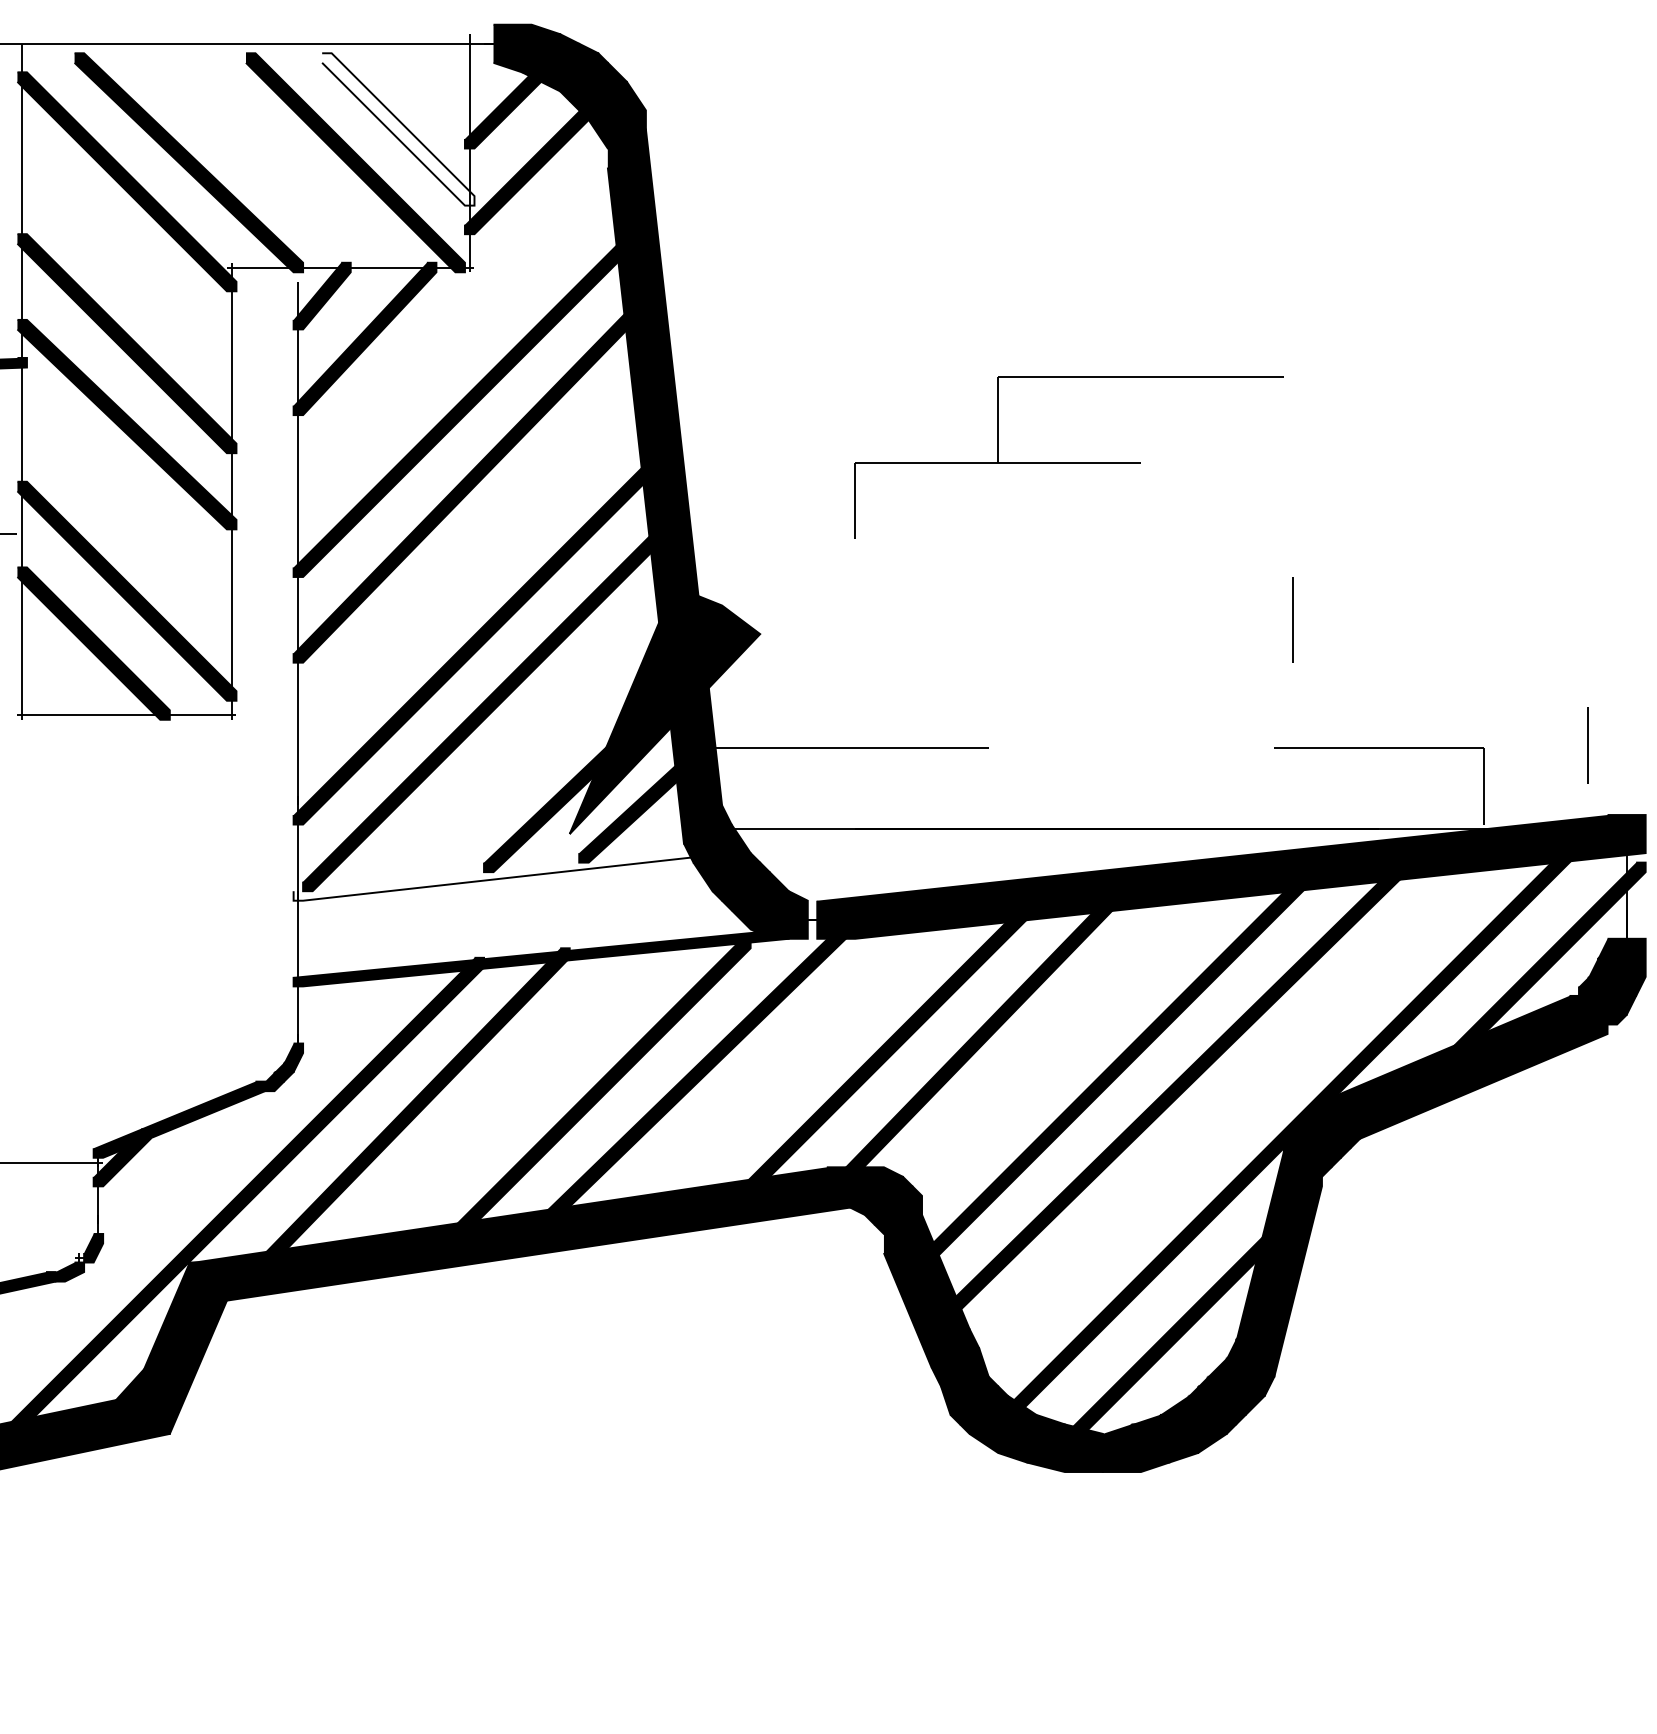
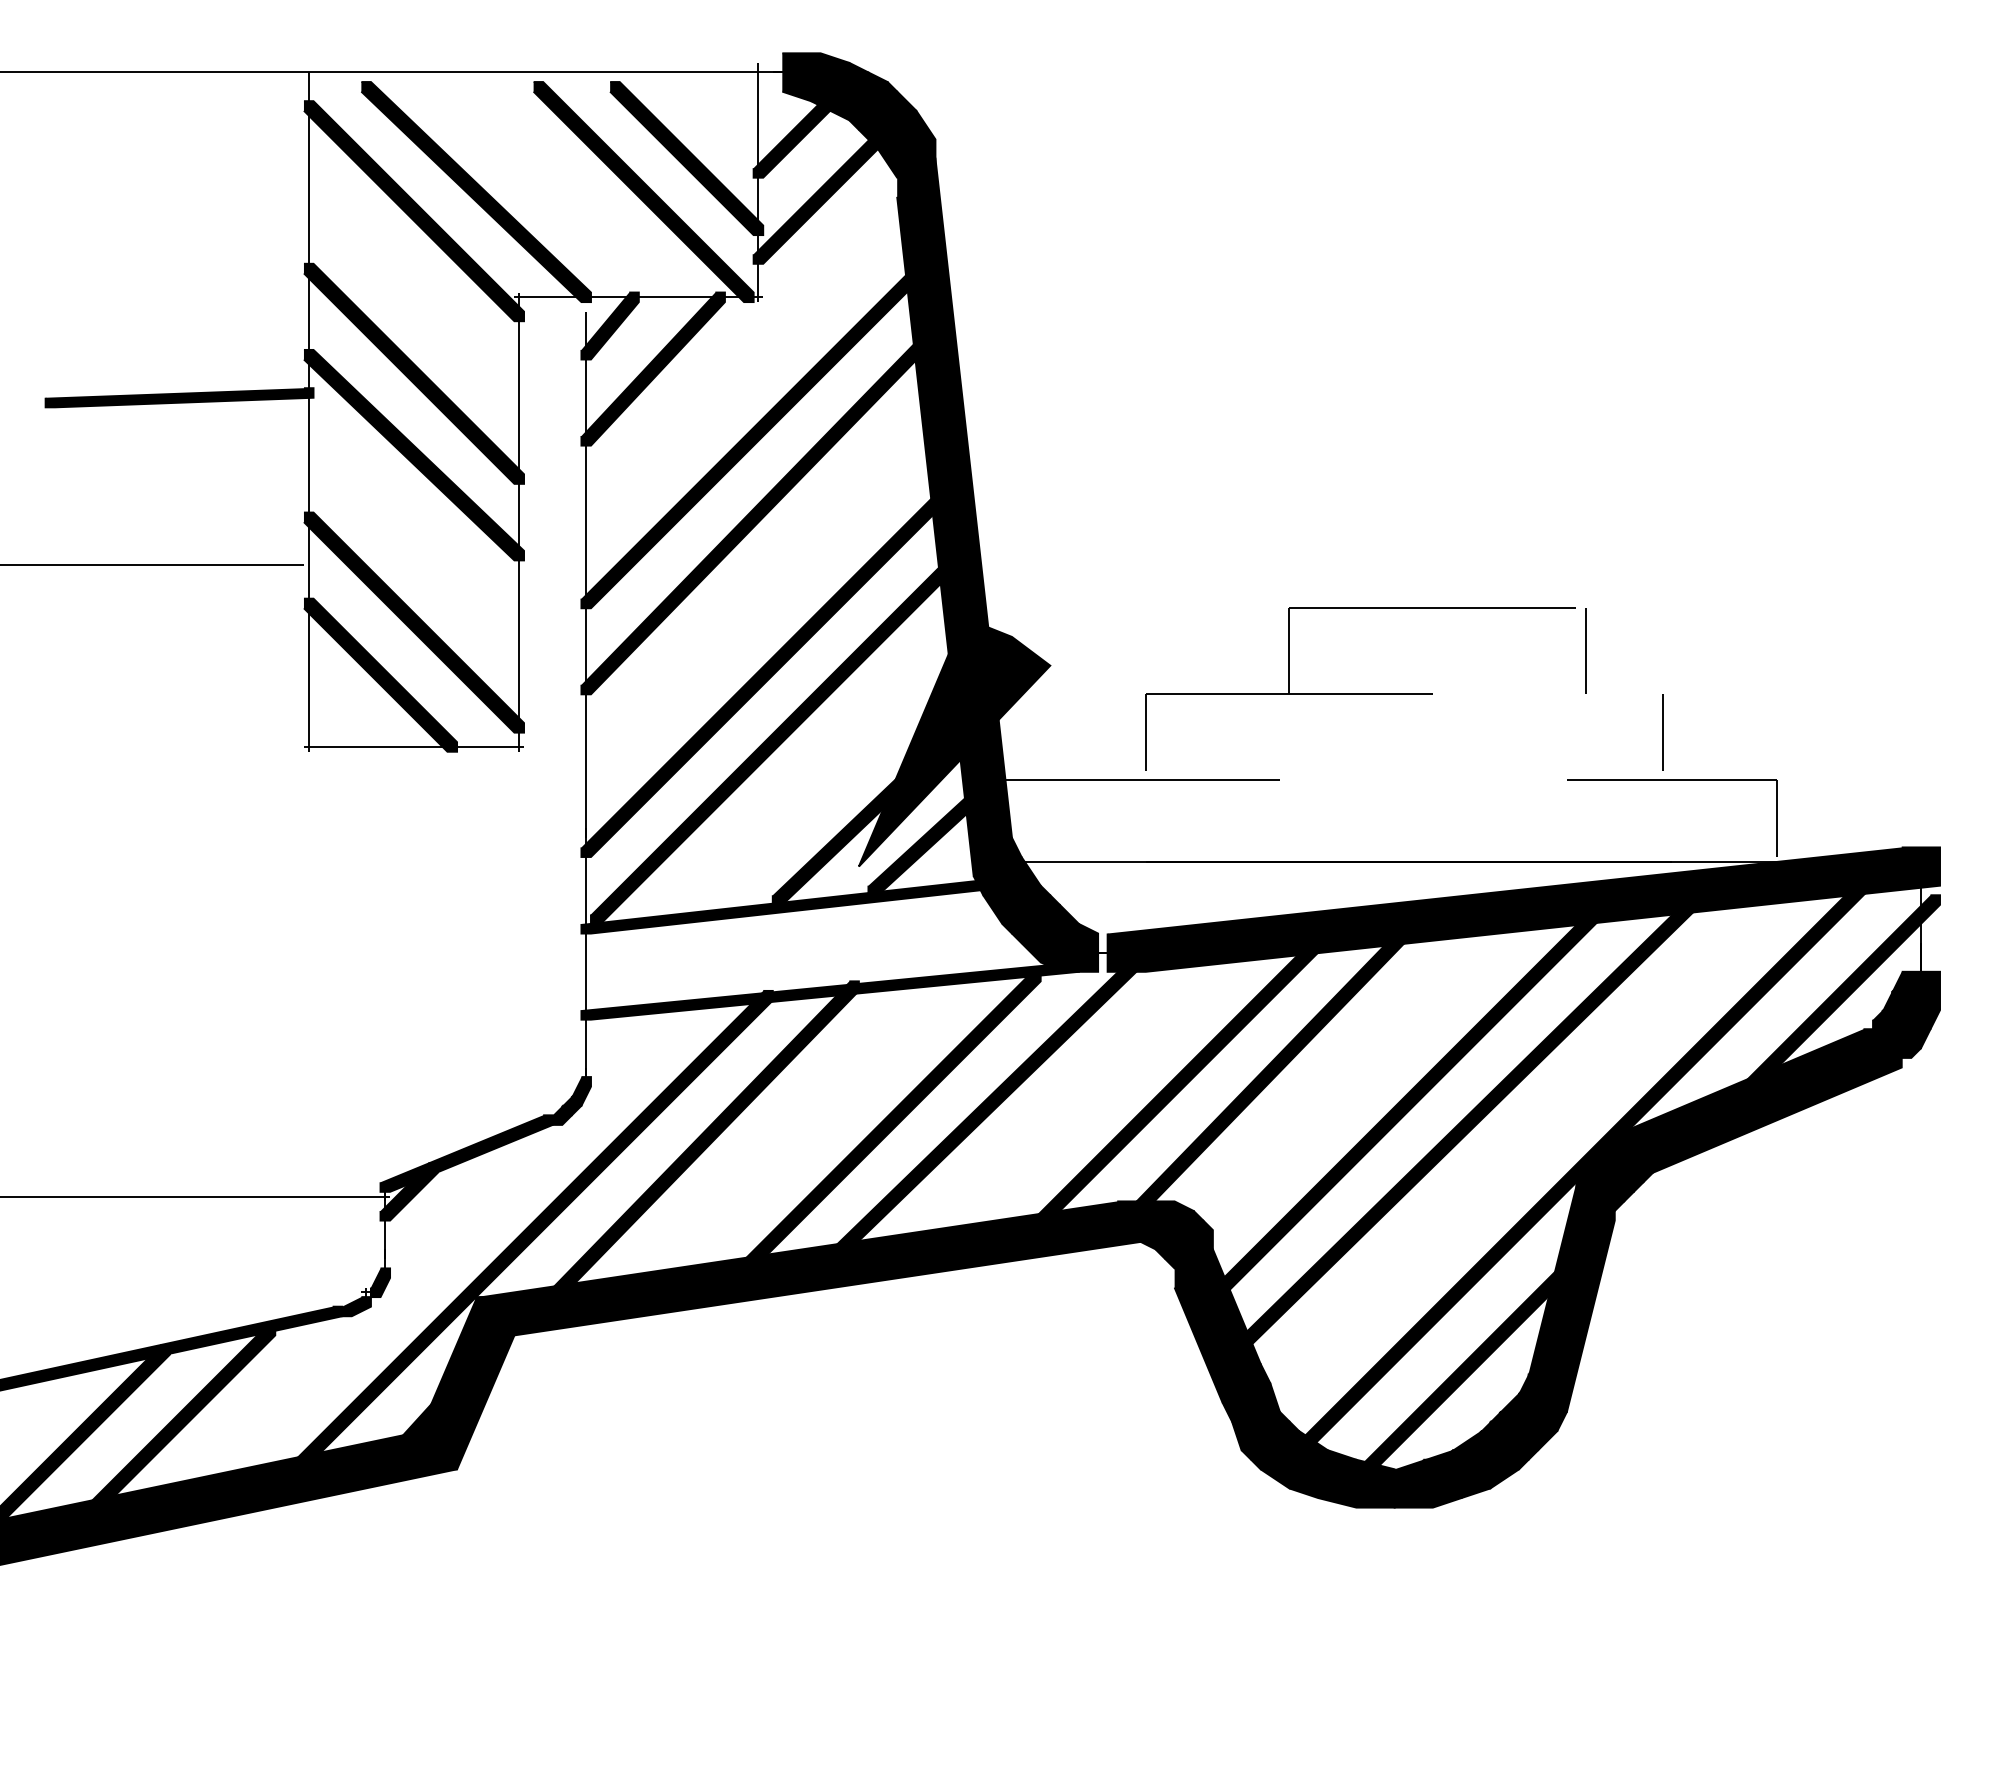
fill: (398, 129) -> (686, 158), added
part: (1068, 456) -> (1360, 688), moved
line: (1588, 745) -> (1662, 732), moved
fill: (512, 871) -> (801, 904), added

